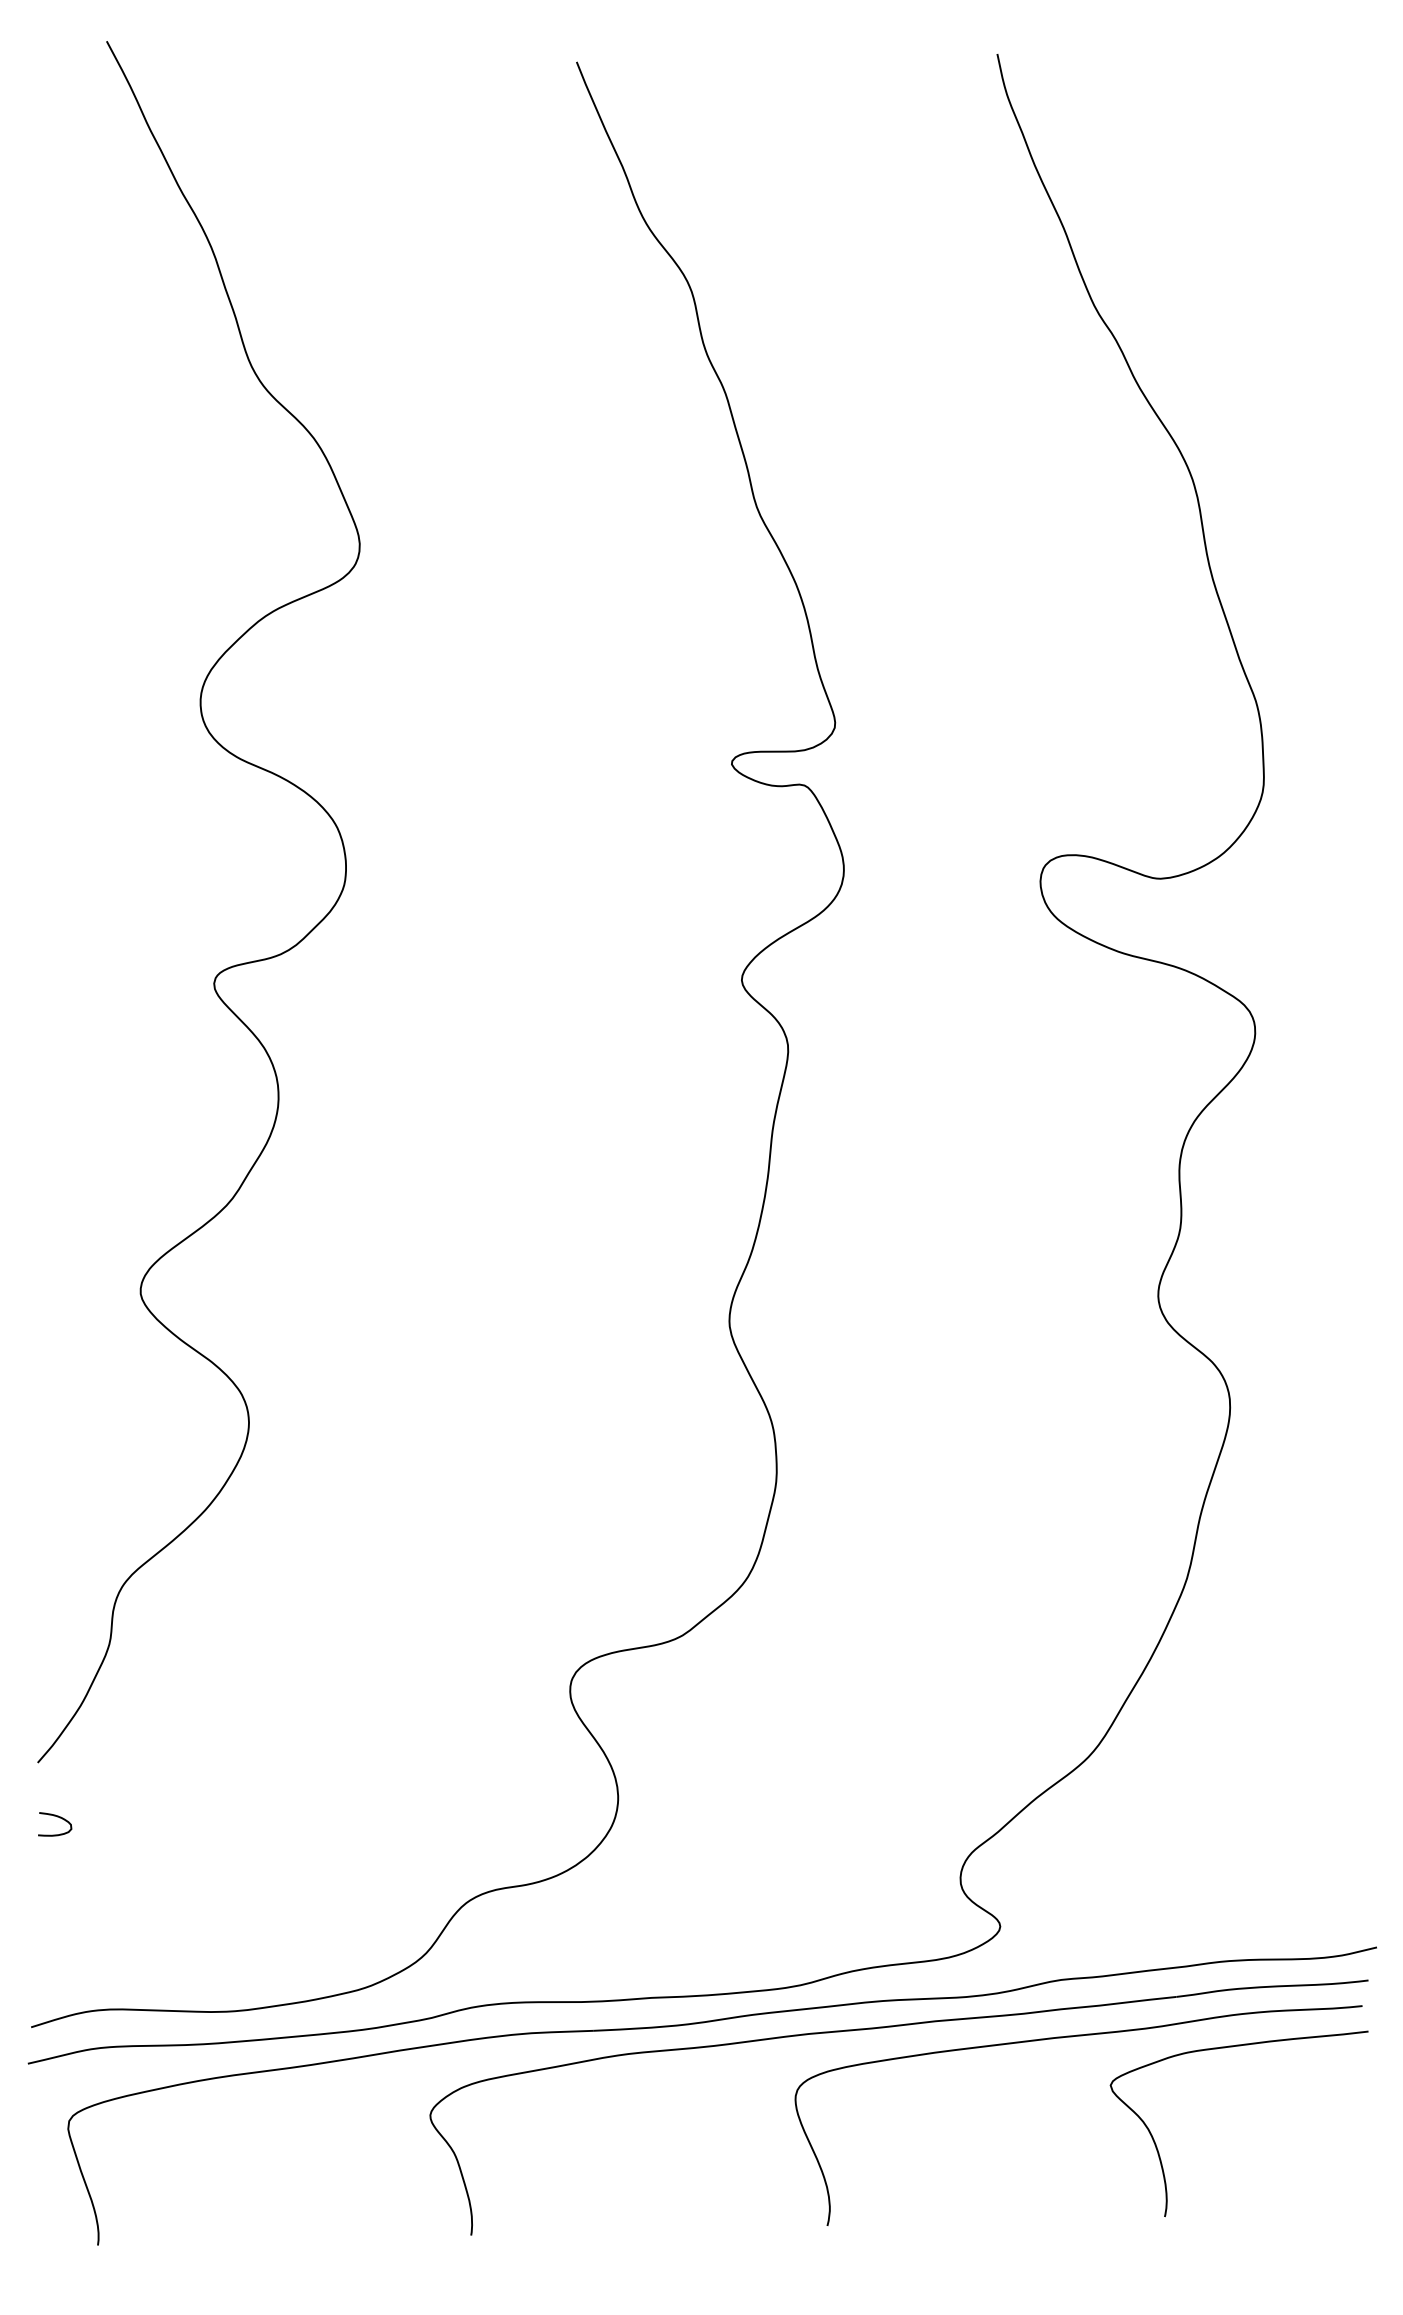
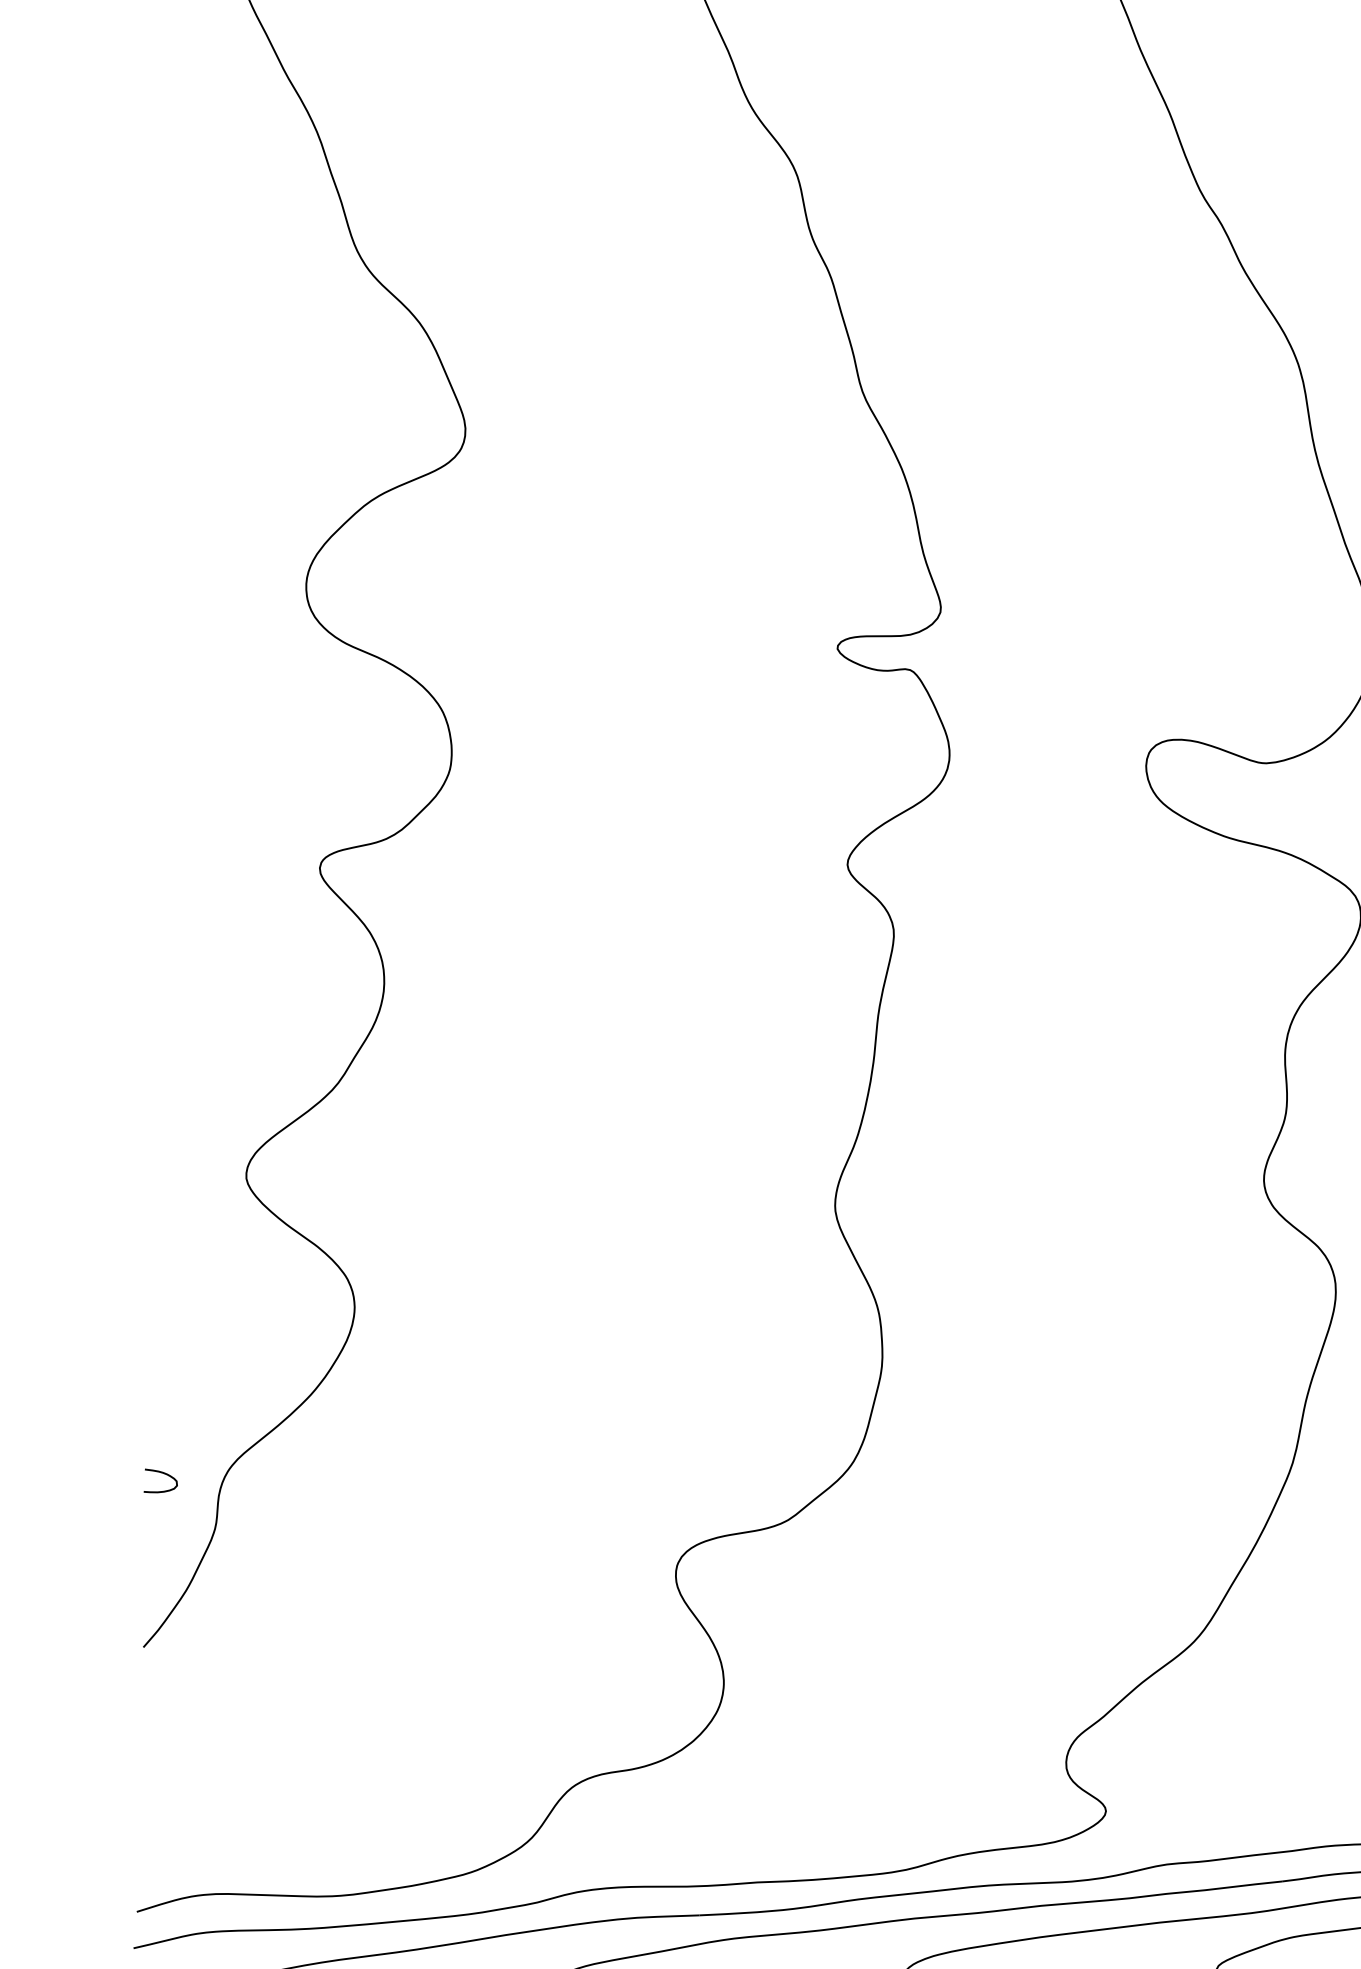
curve: (59, 1818) -> (165, 1475), moved

